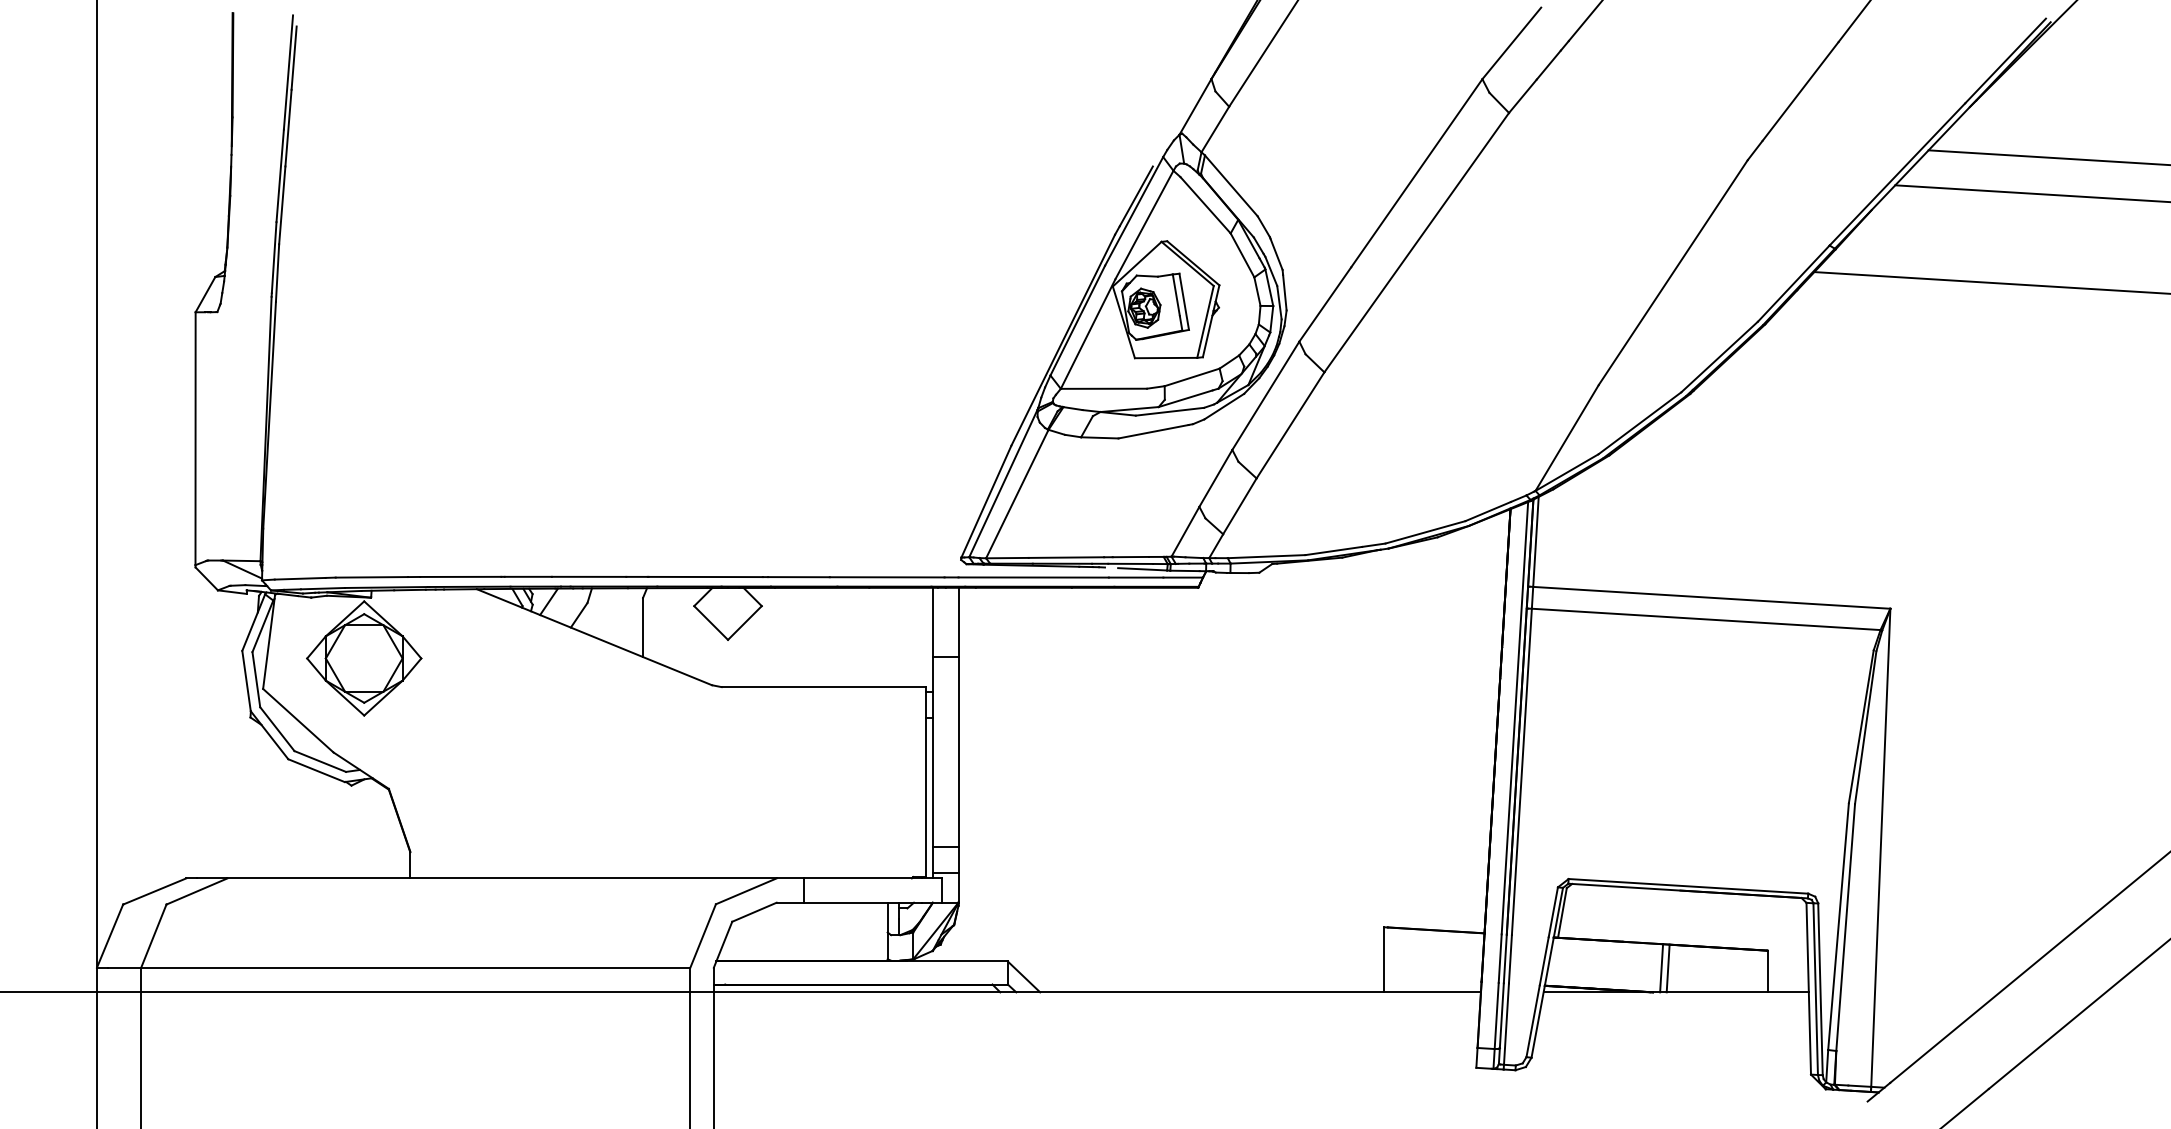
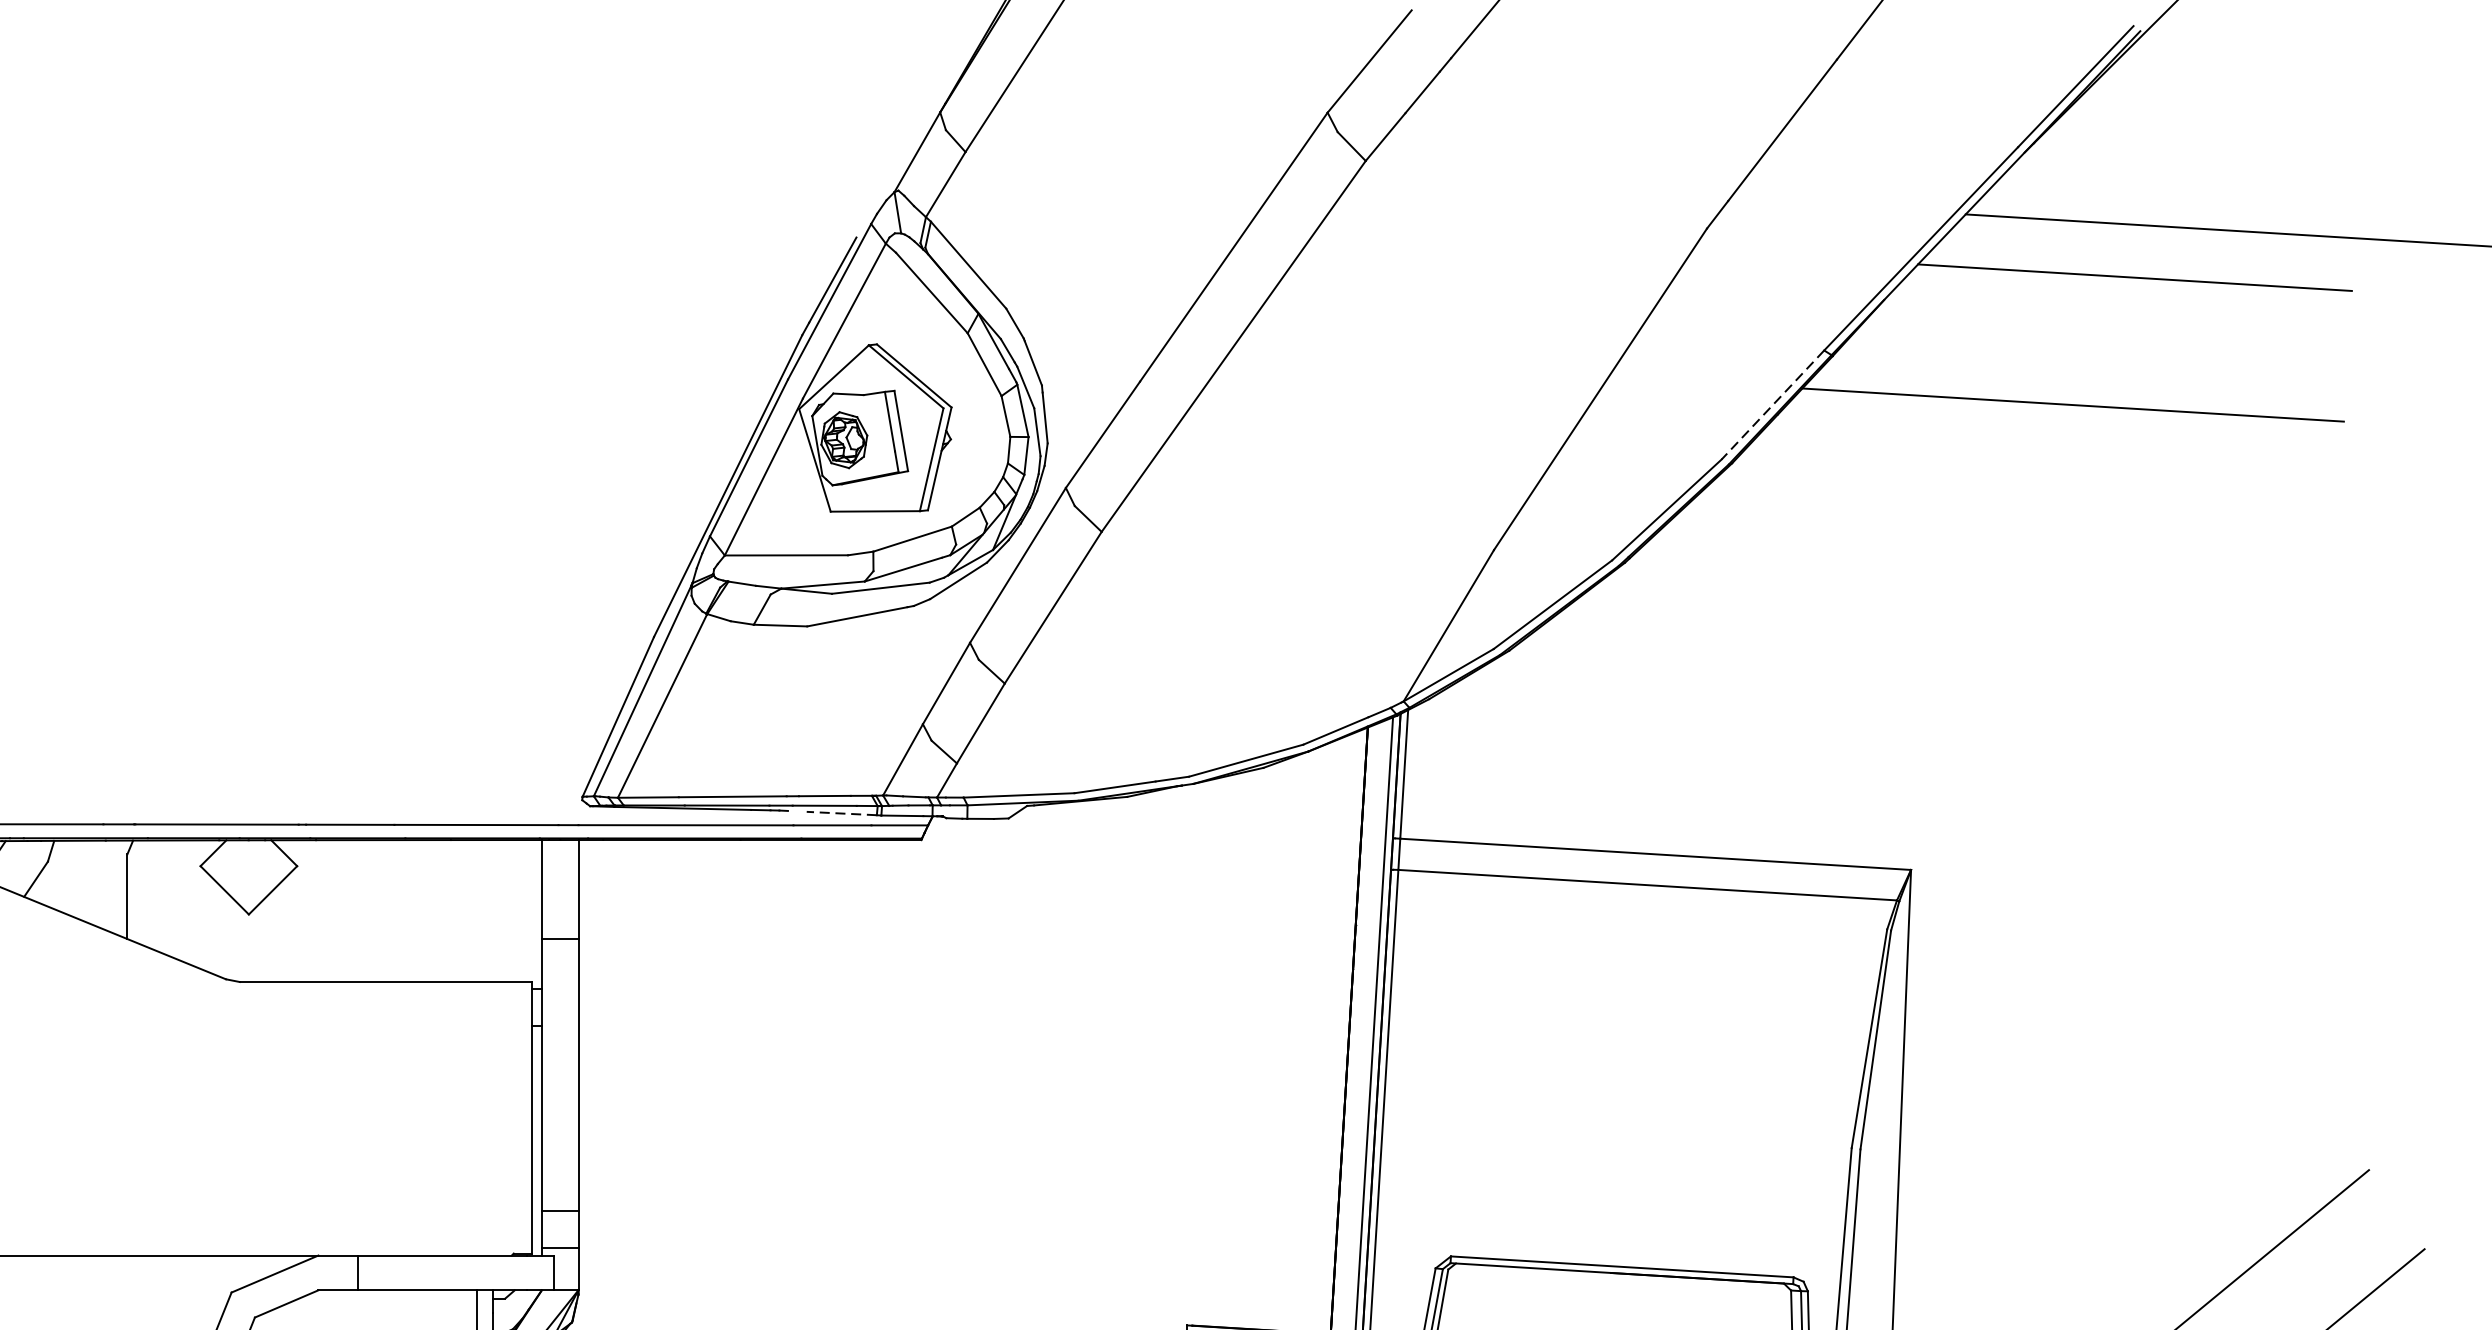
line: (1793, 283) -> (1772, 404), solid -> dashed
line: (1142, 569) -> (841, 813), solid -> dashed

